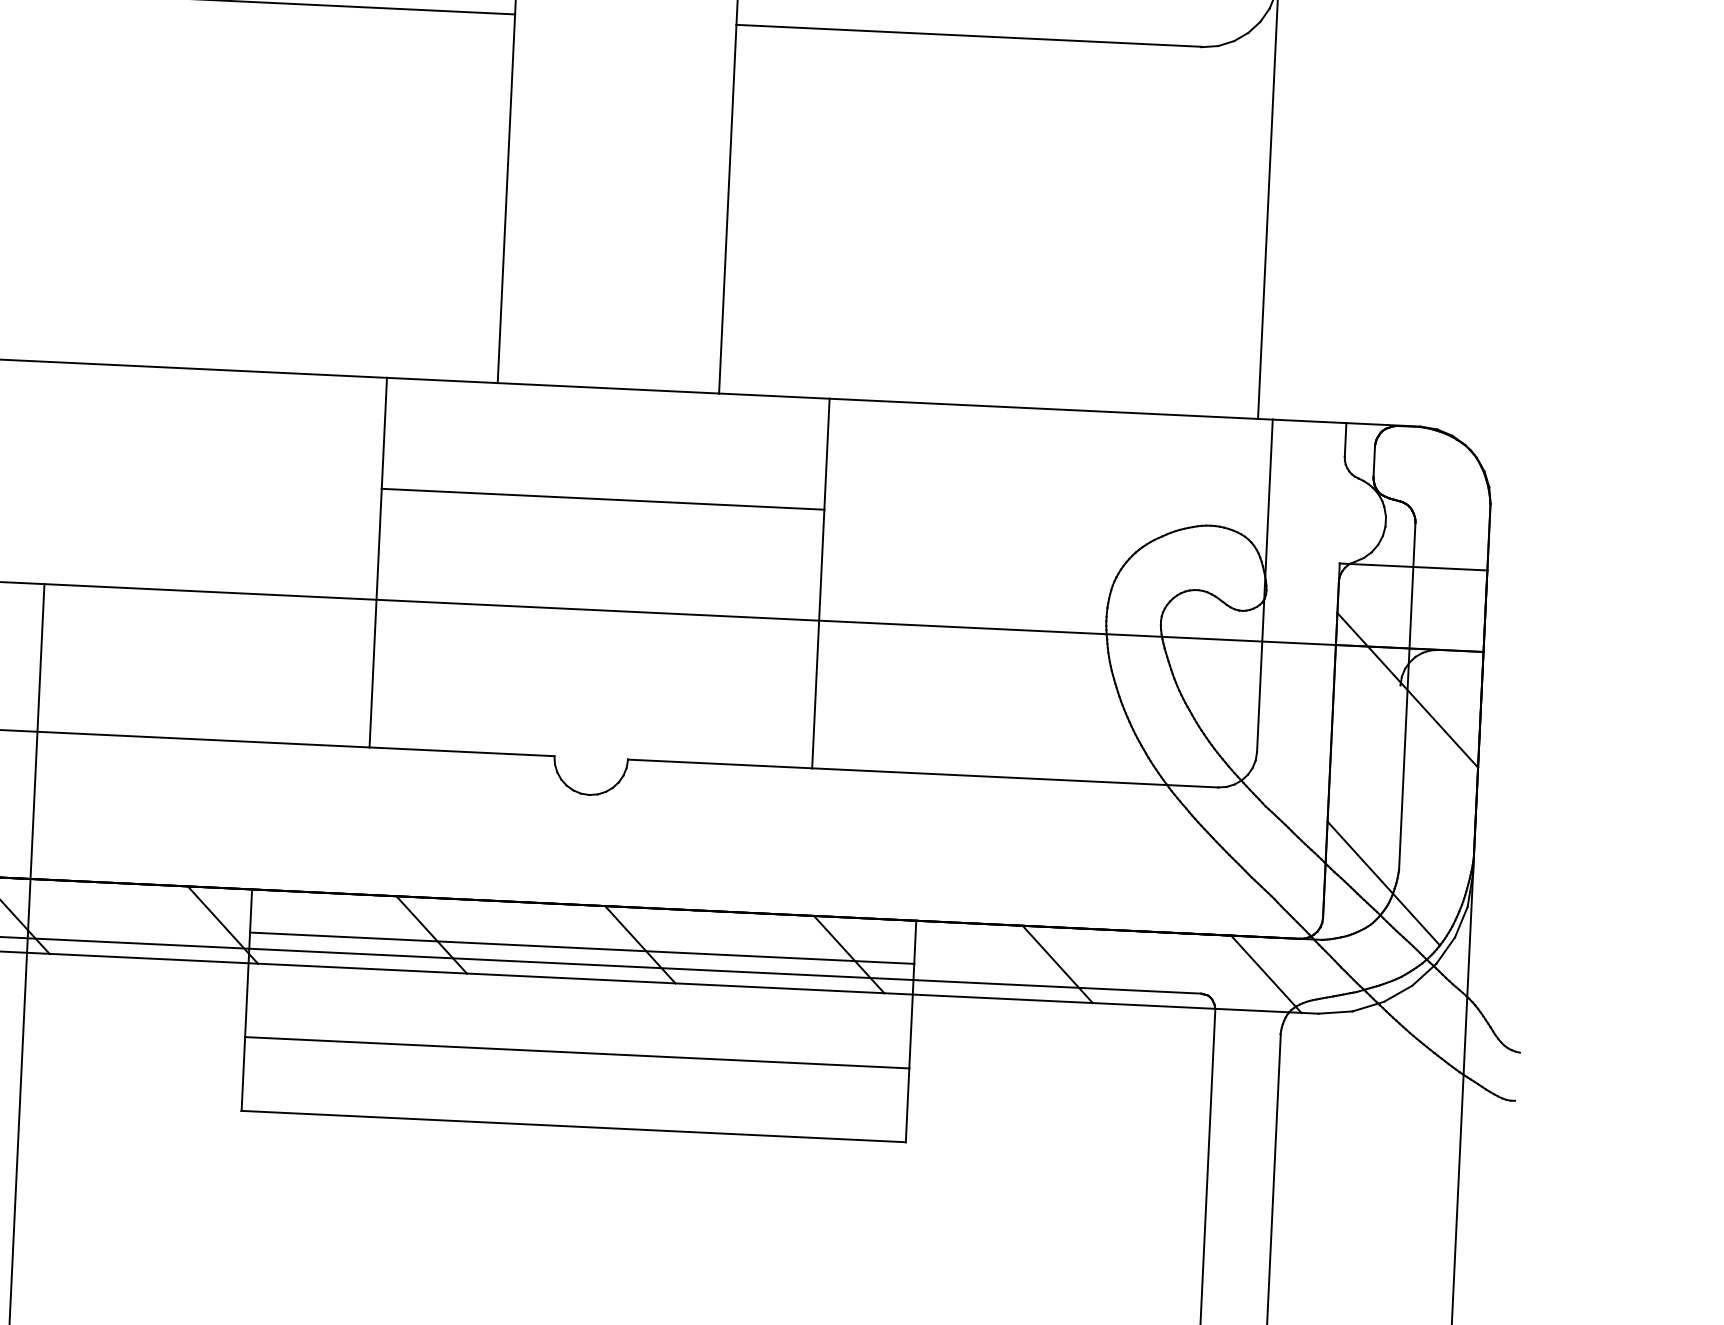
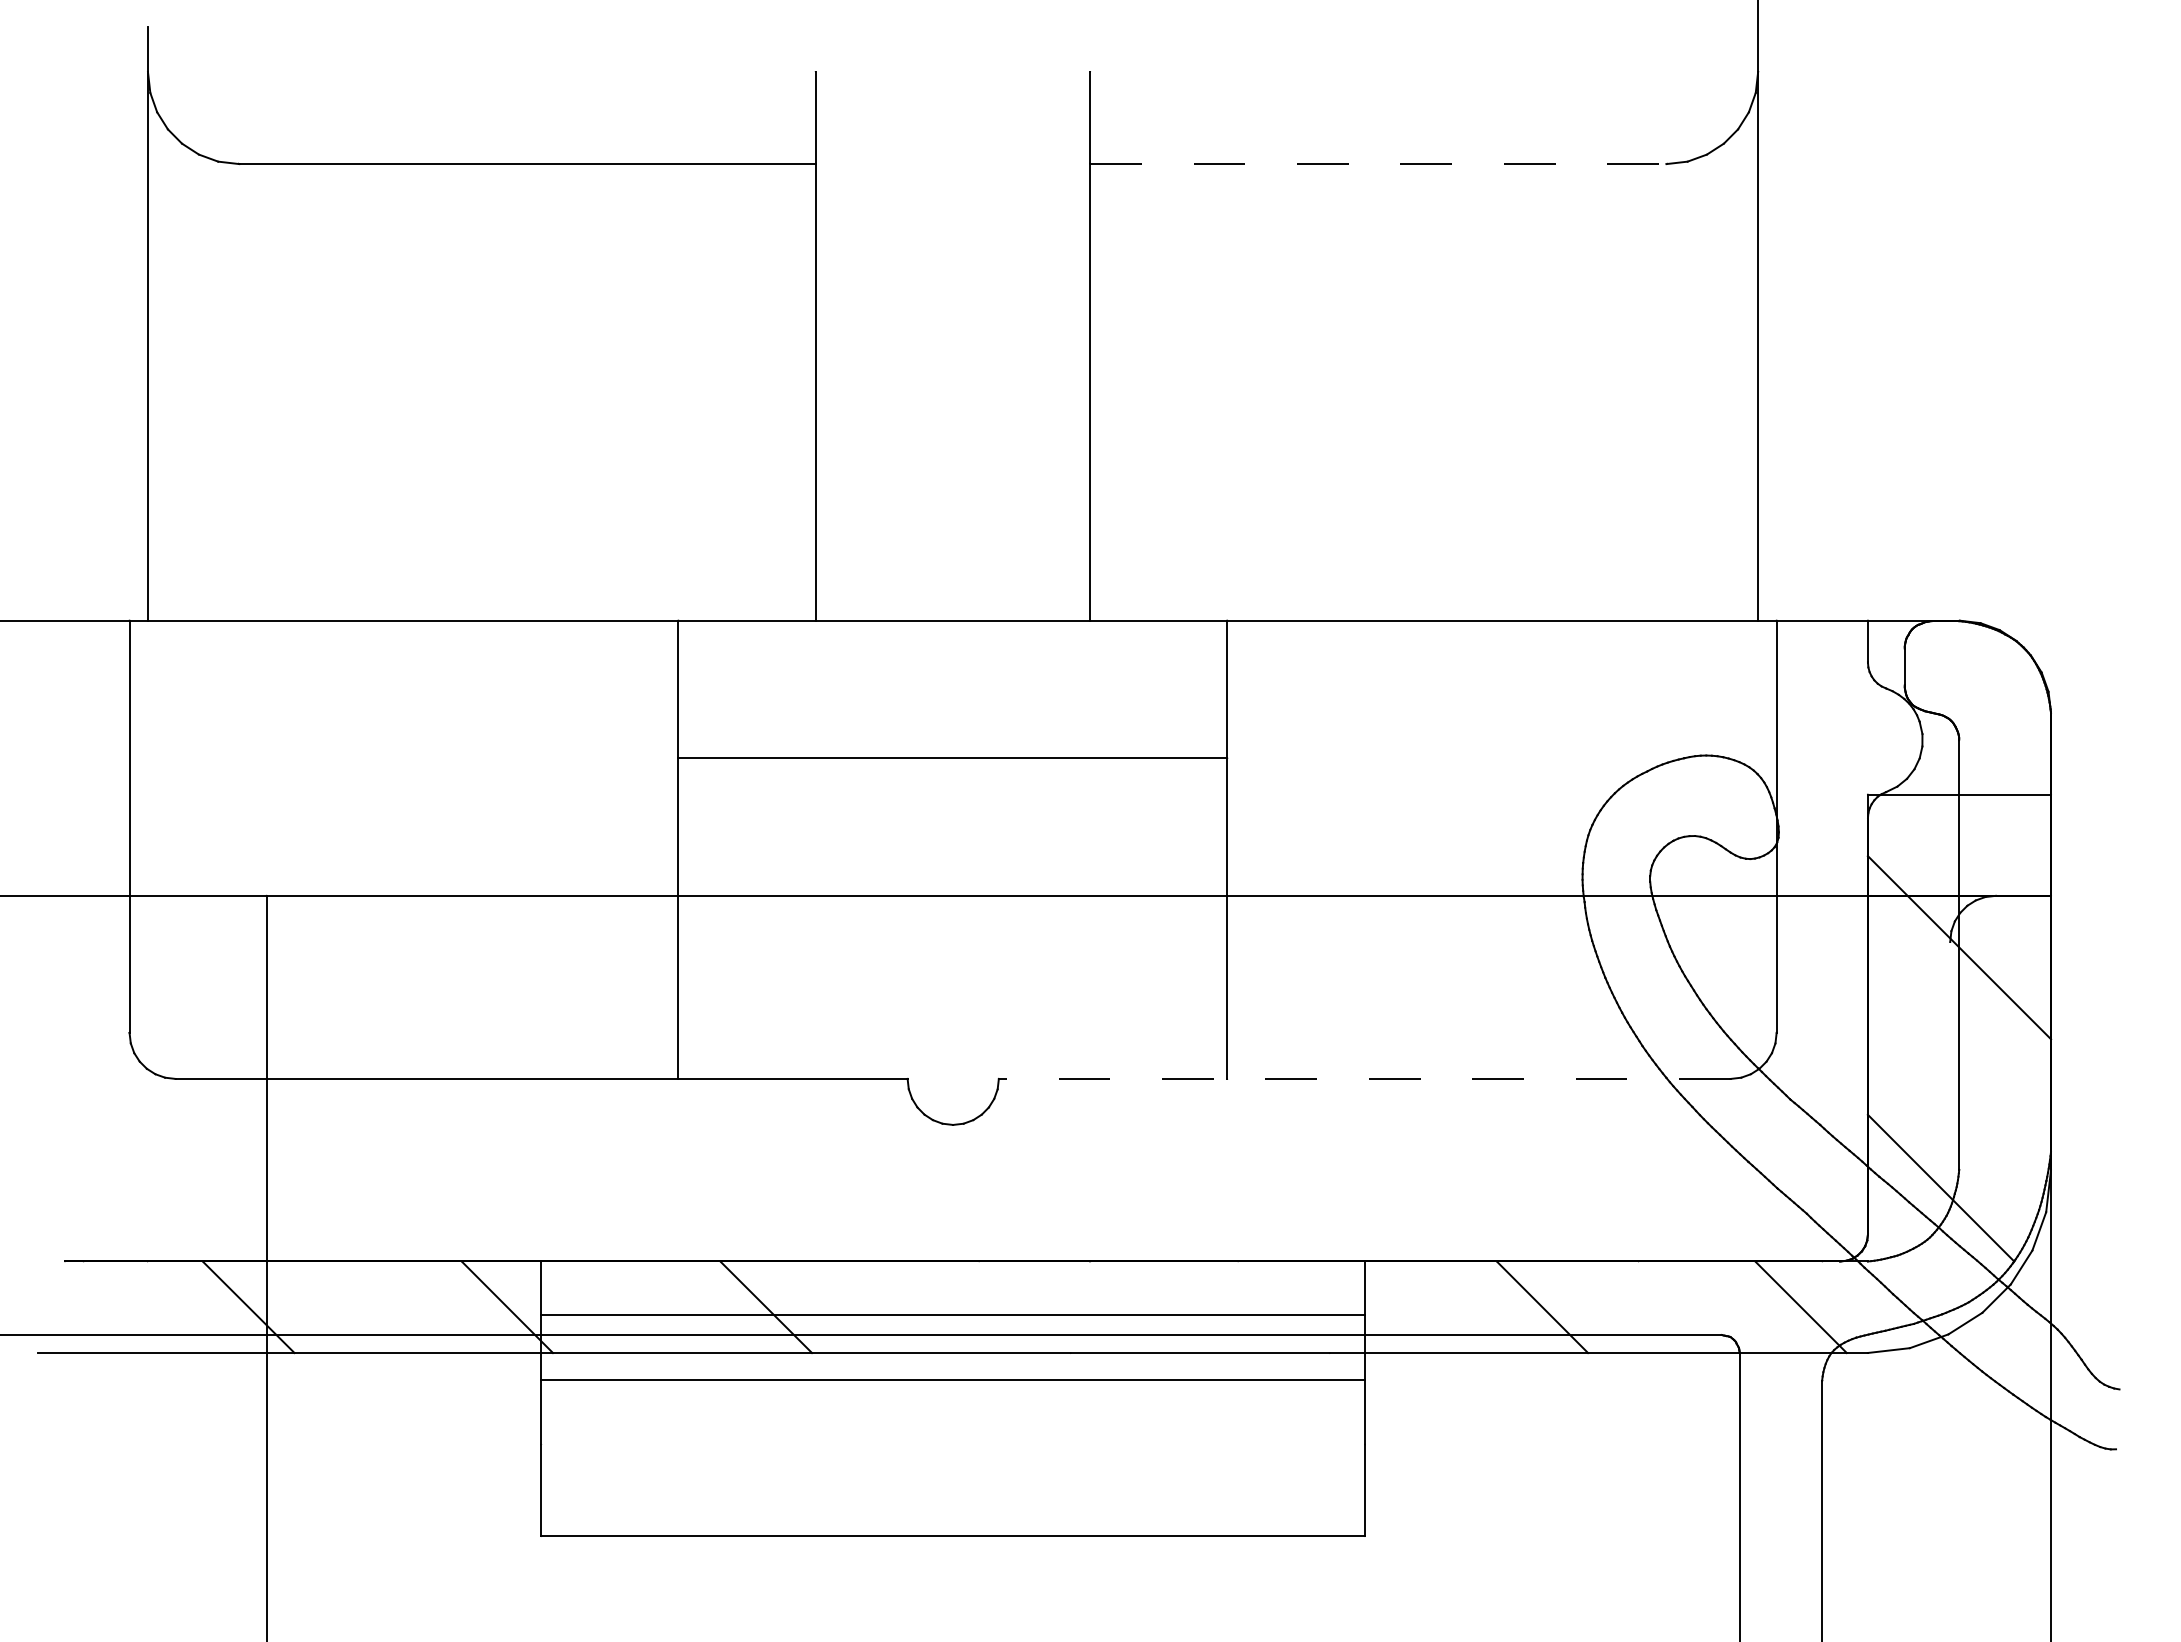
line: (969, 35) -> (1378, 163), solid -> dashed
line: (922, 773) -> (1364, 1078), solid -> dashed
line: (640, 944) -> (1024, 1306), removed
line: (848, 953) -> (1283, 1306), removed
line: (576, 1052) -> (952, 1379), moved

